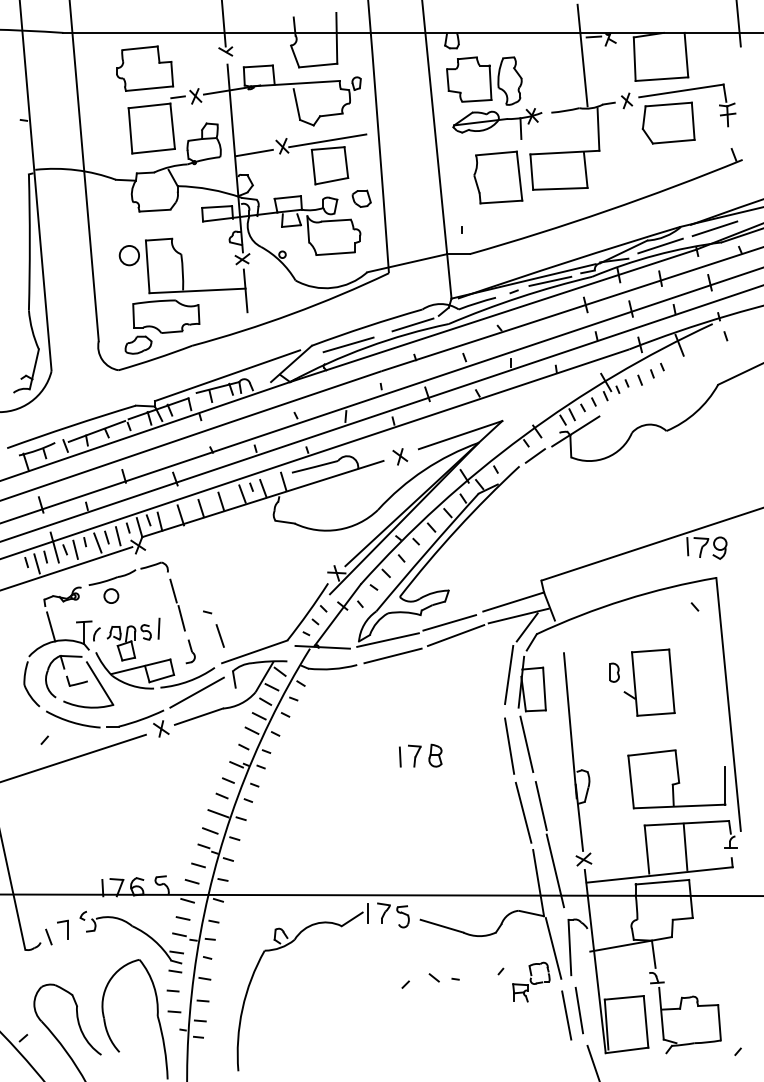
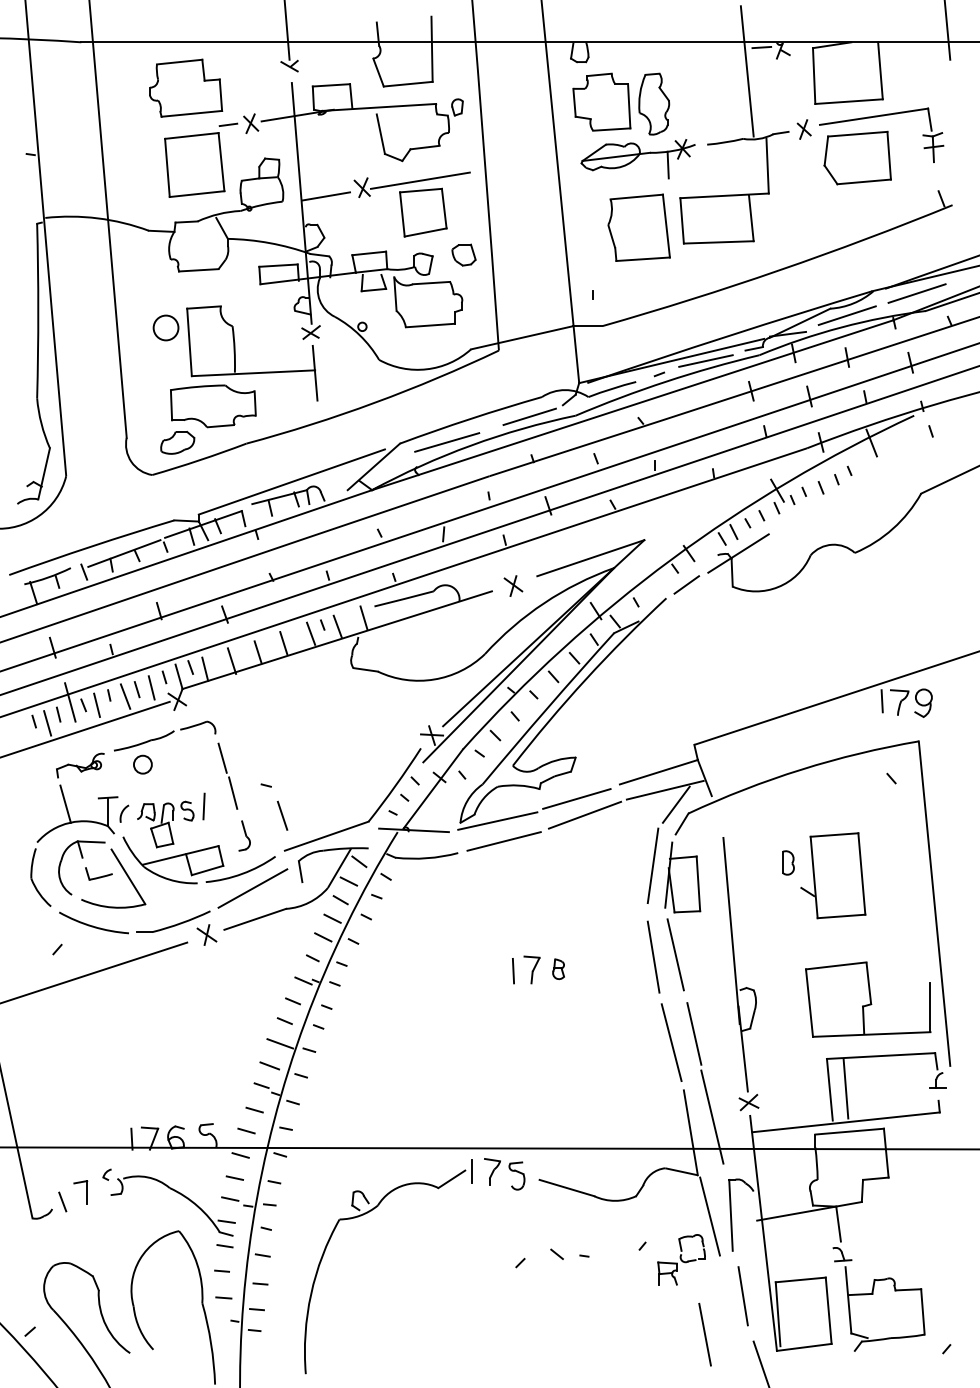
part: (435, 755) -> (558, 969), size x0.7
line: (685, 846) -> (845, 1088), moved
line: (566, 1015) -> (704, 1334), moved

